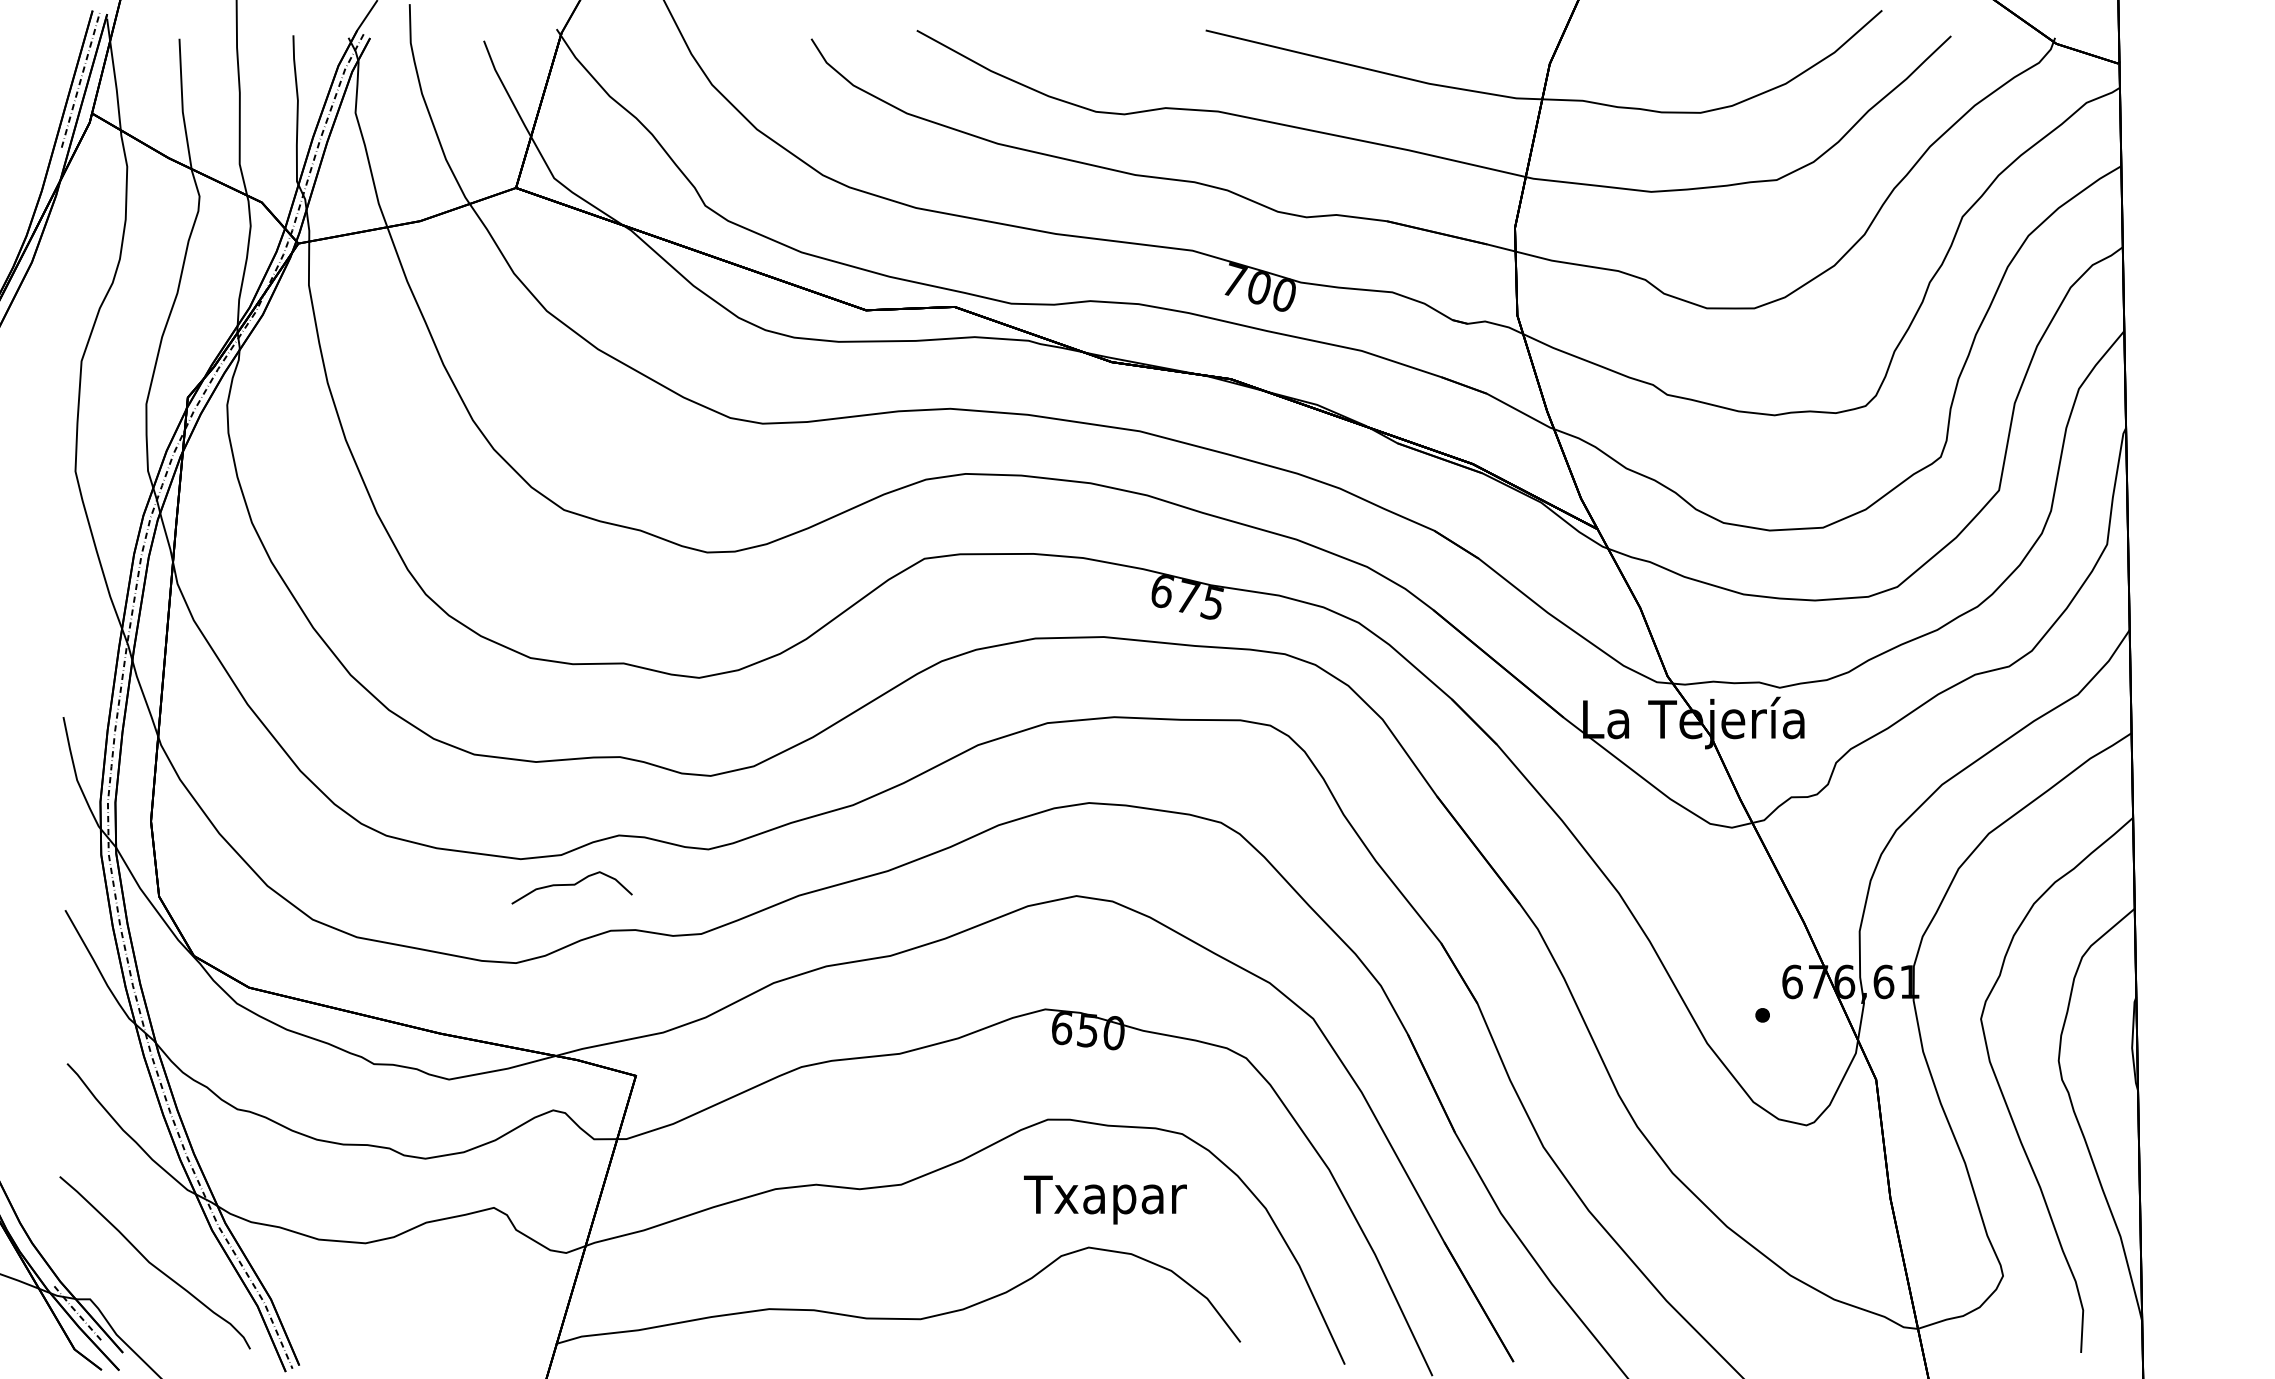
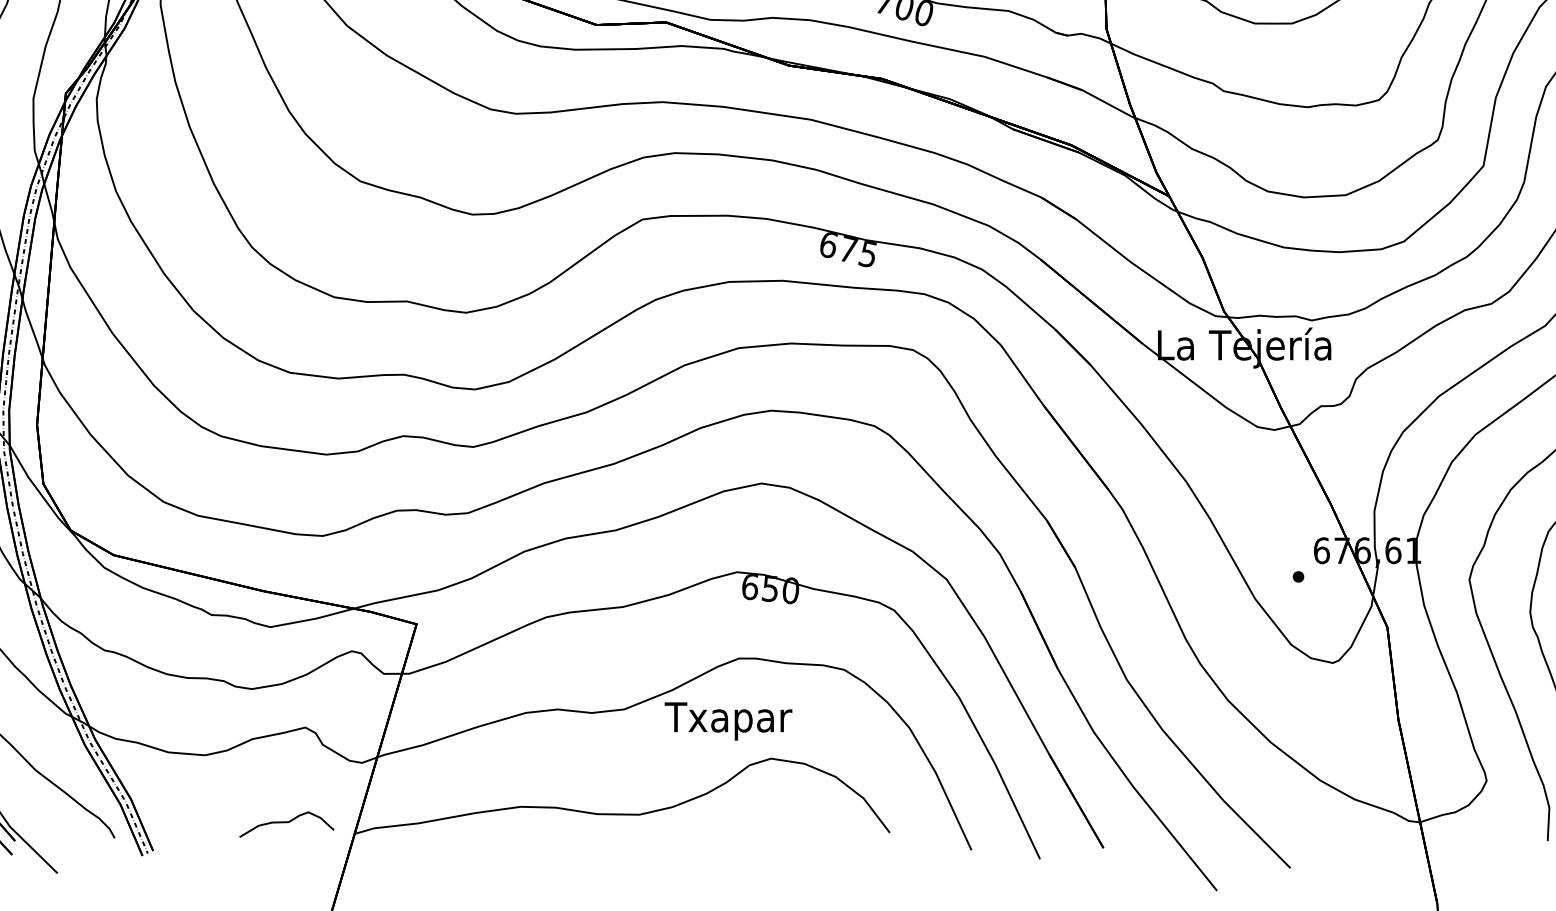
curve: (571, 885) -> (286, 822), moved
text: (1105, 1199) -> (728, 721), moved

